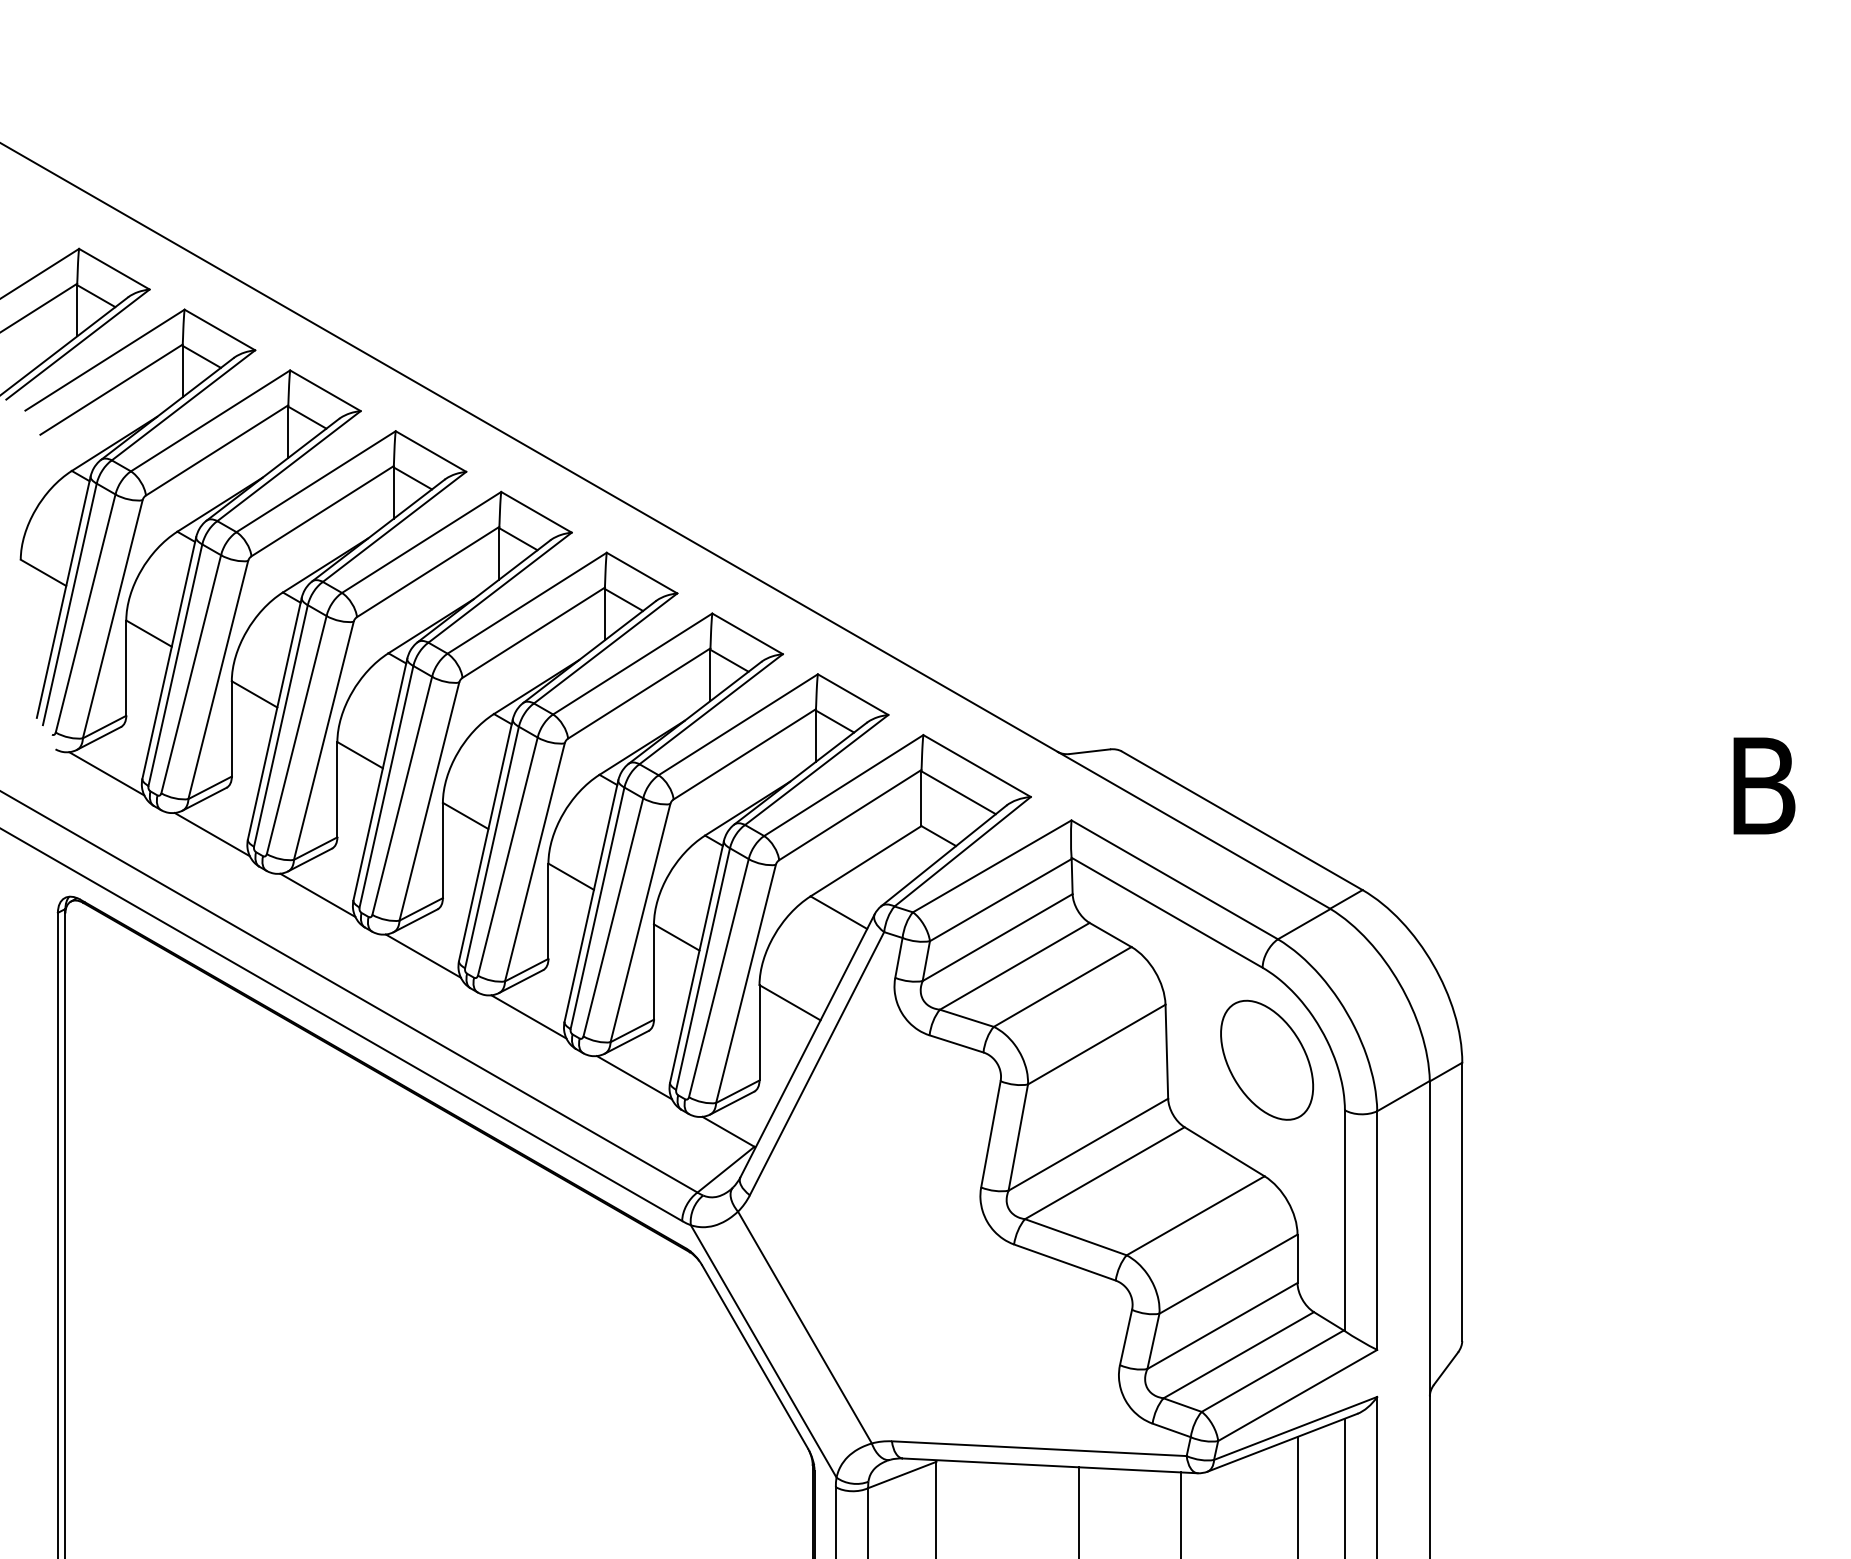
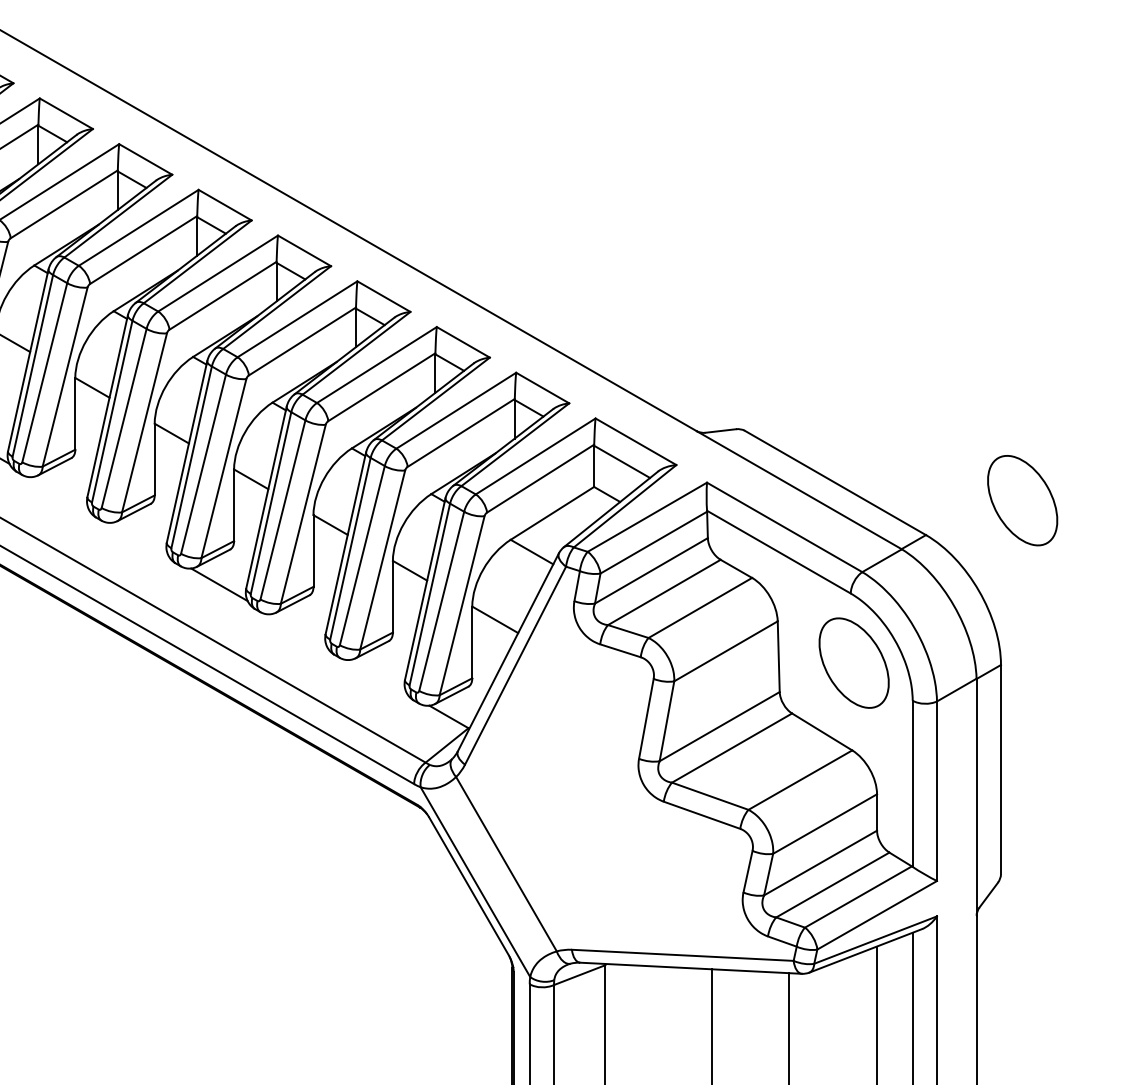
line: (211, 834) -> (60, 493), removed
part: (1491, 843) -> (1022, 500), added
line: (317, 894) -> (139, 538), removed
line: (528, 1016) -> (298, 630), removed
line: (634, 1077) -> (378, 676), removed

